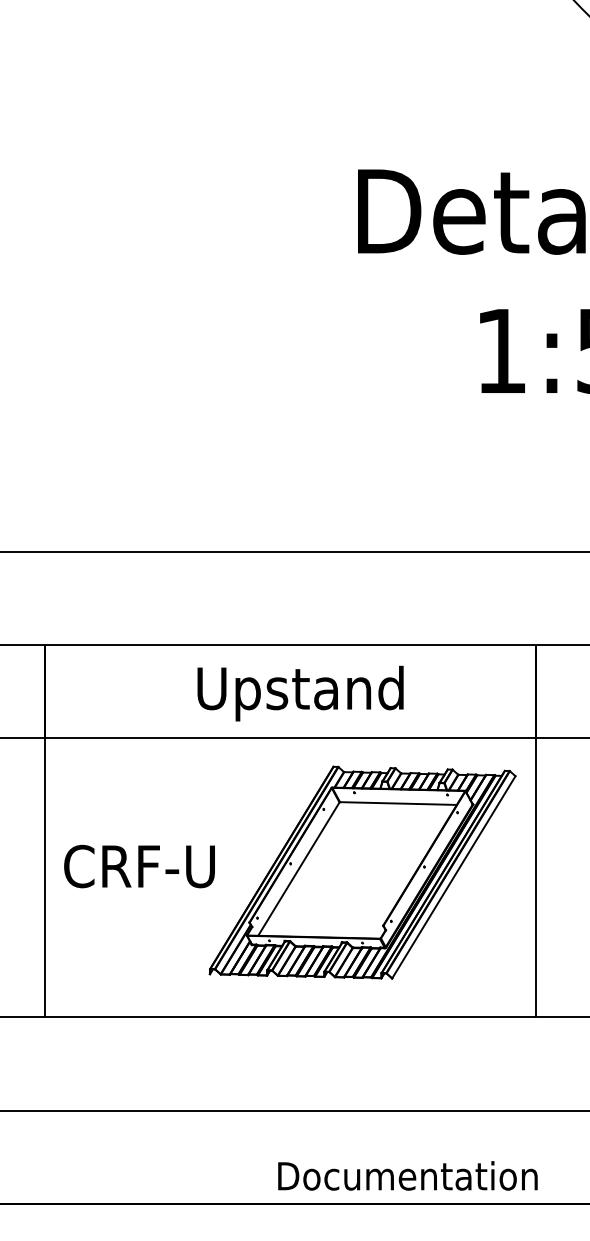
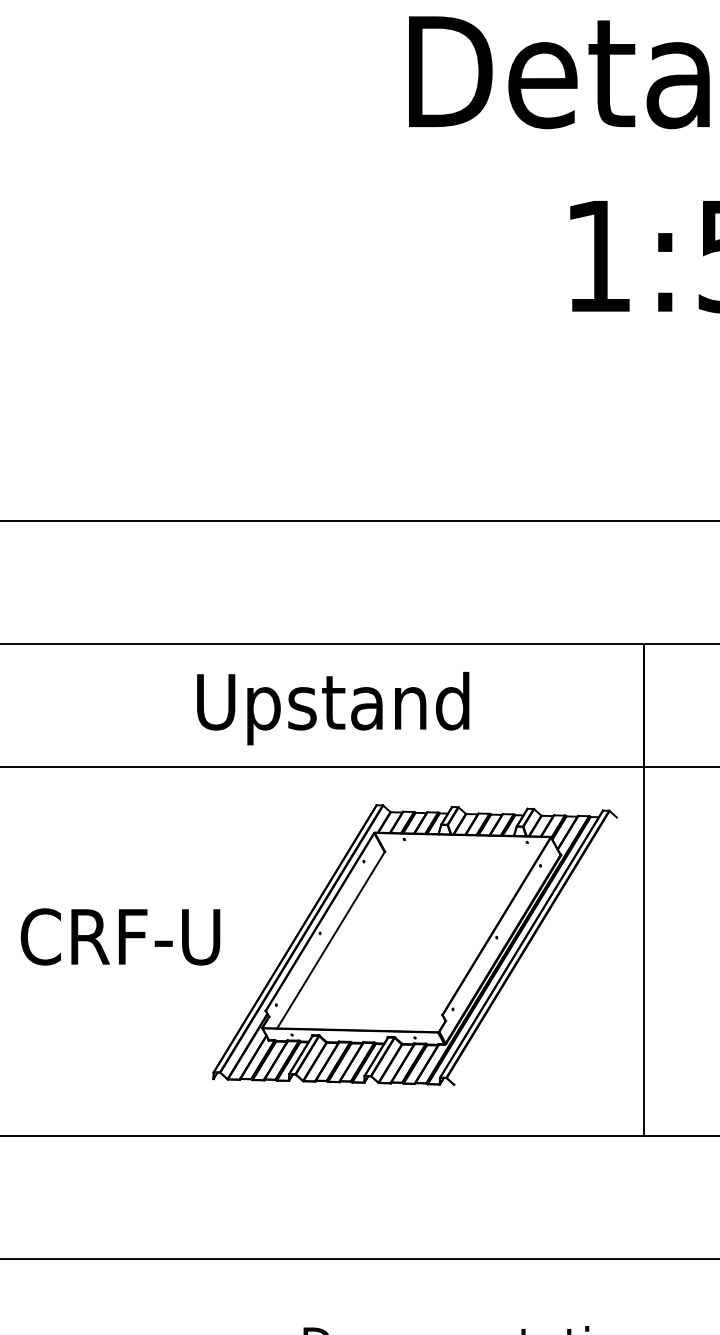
line: (398, 803) -> (462, 853), removed
line: (453, 877) -> (535, 951), removed

